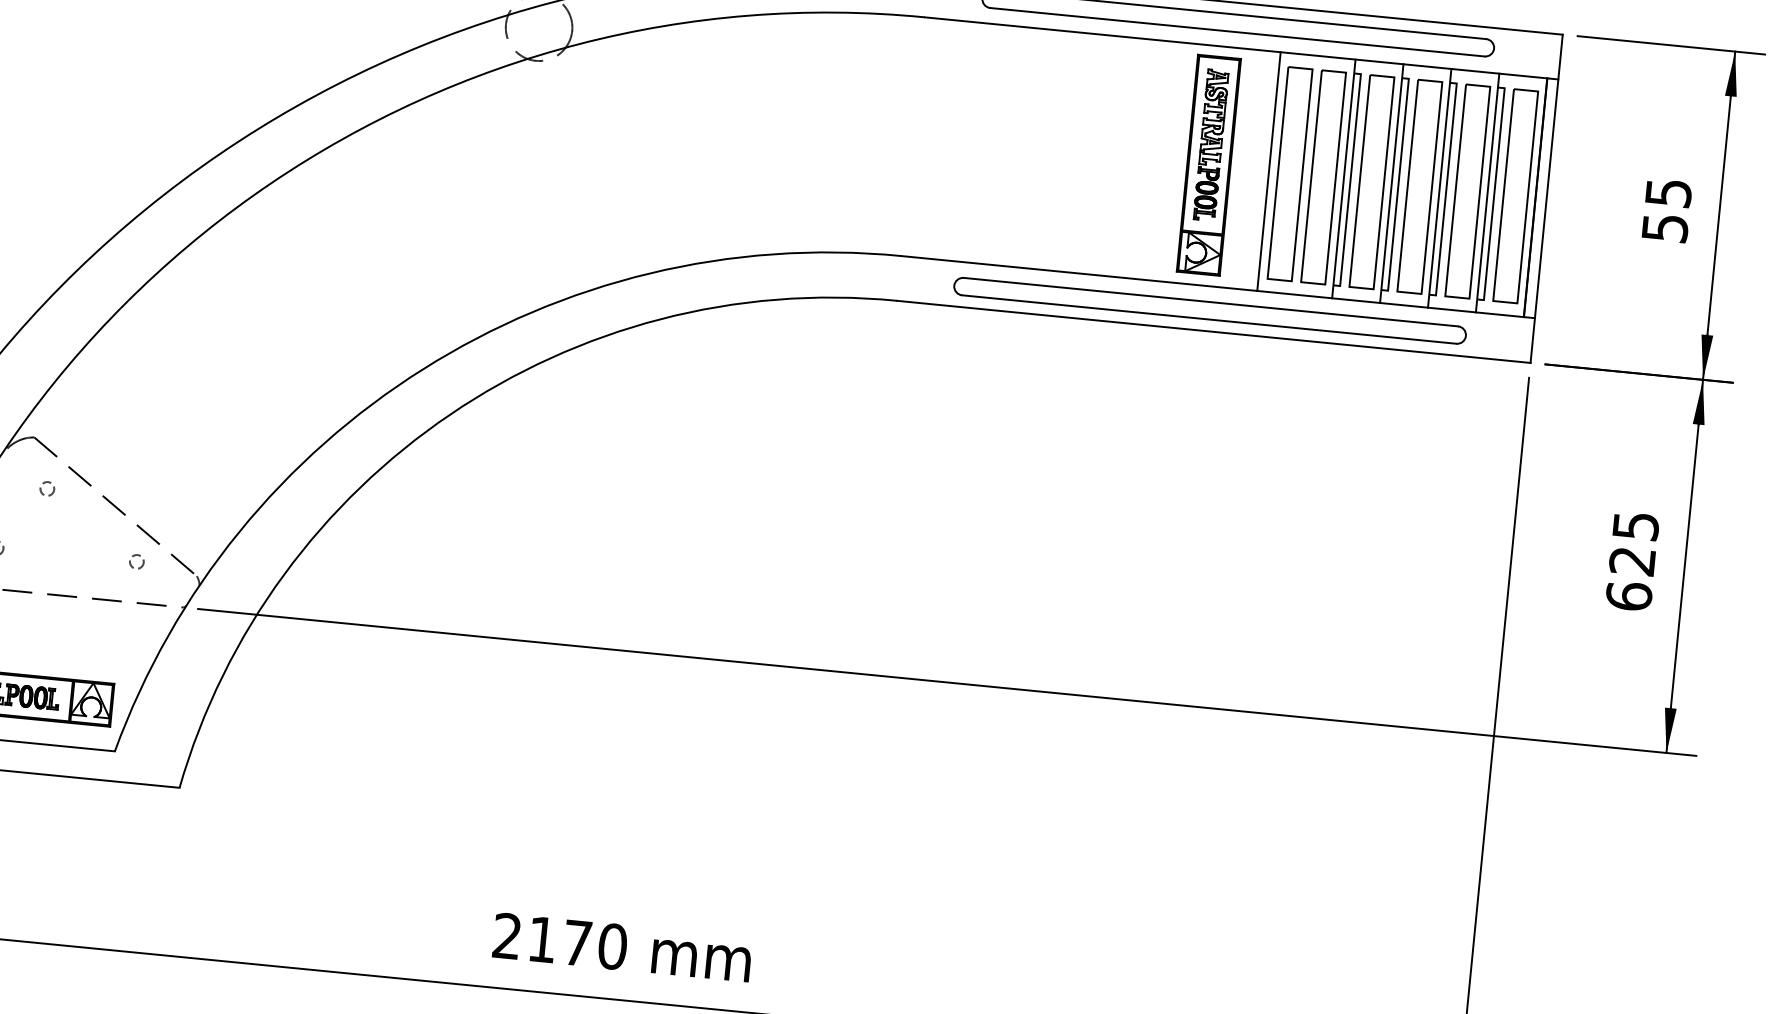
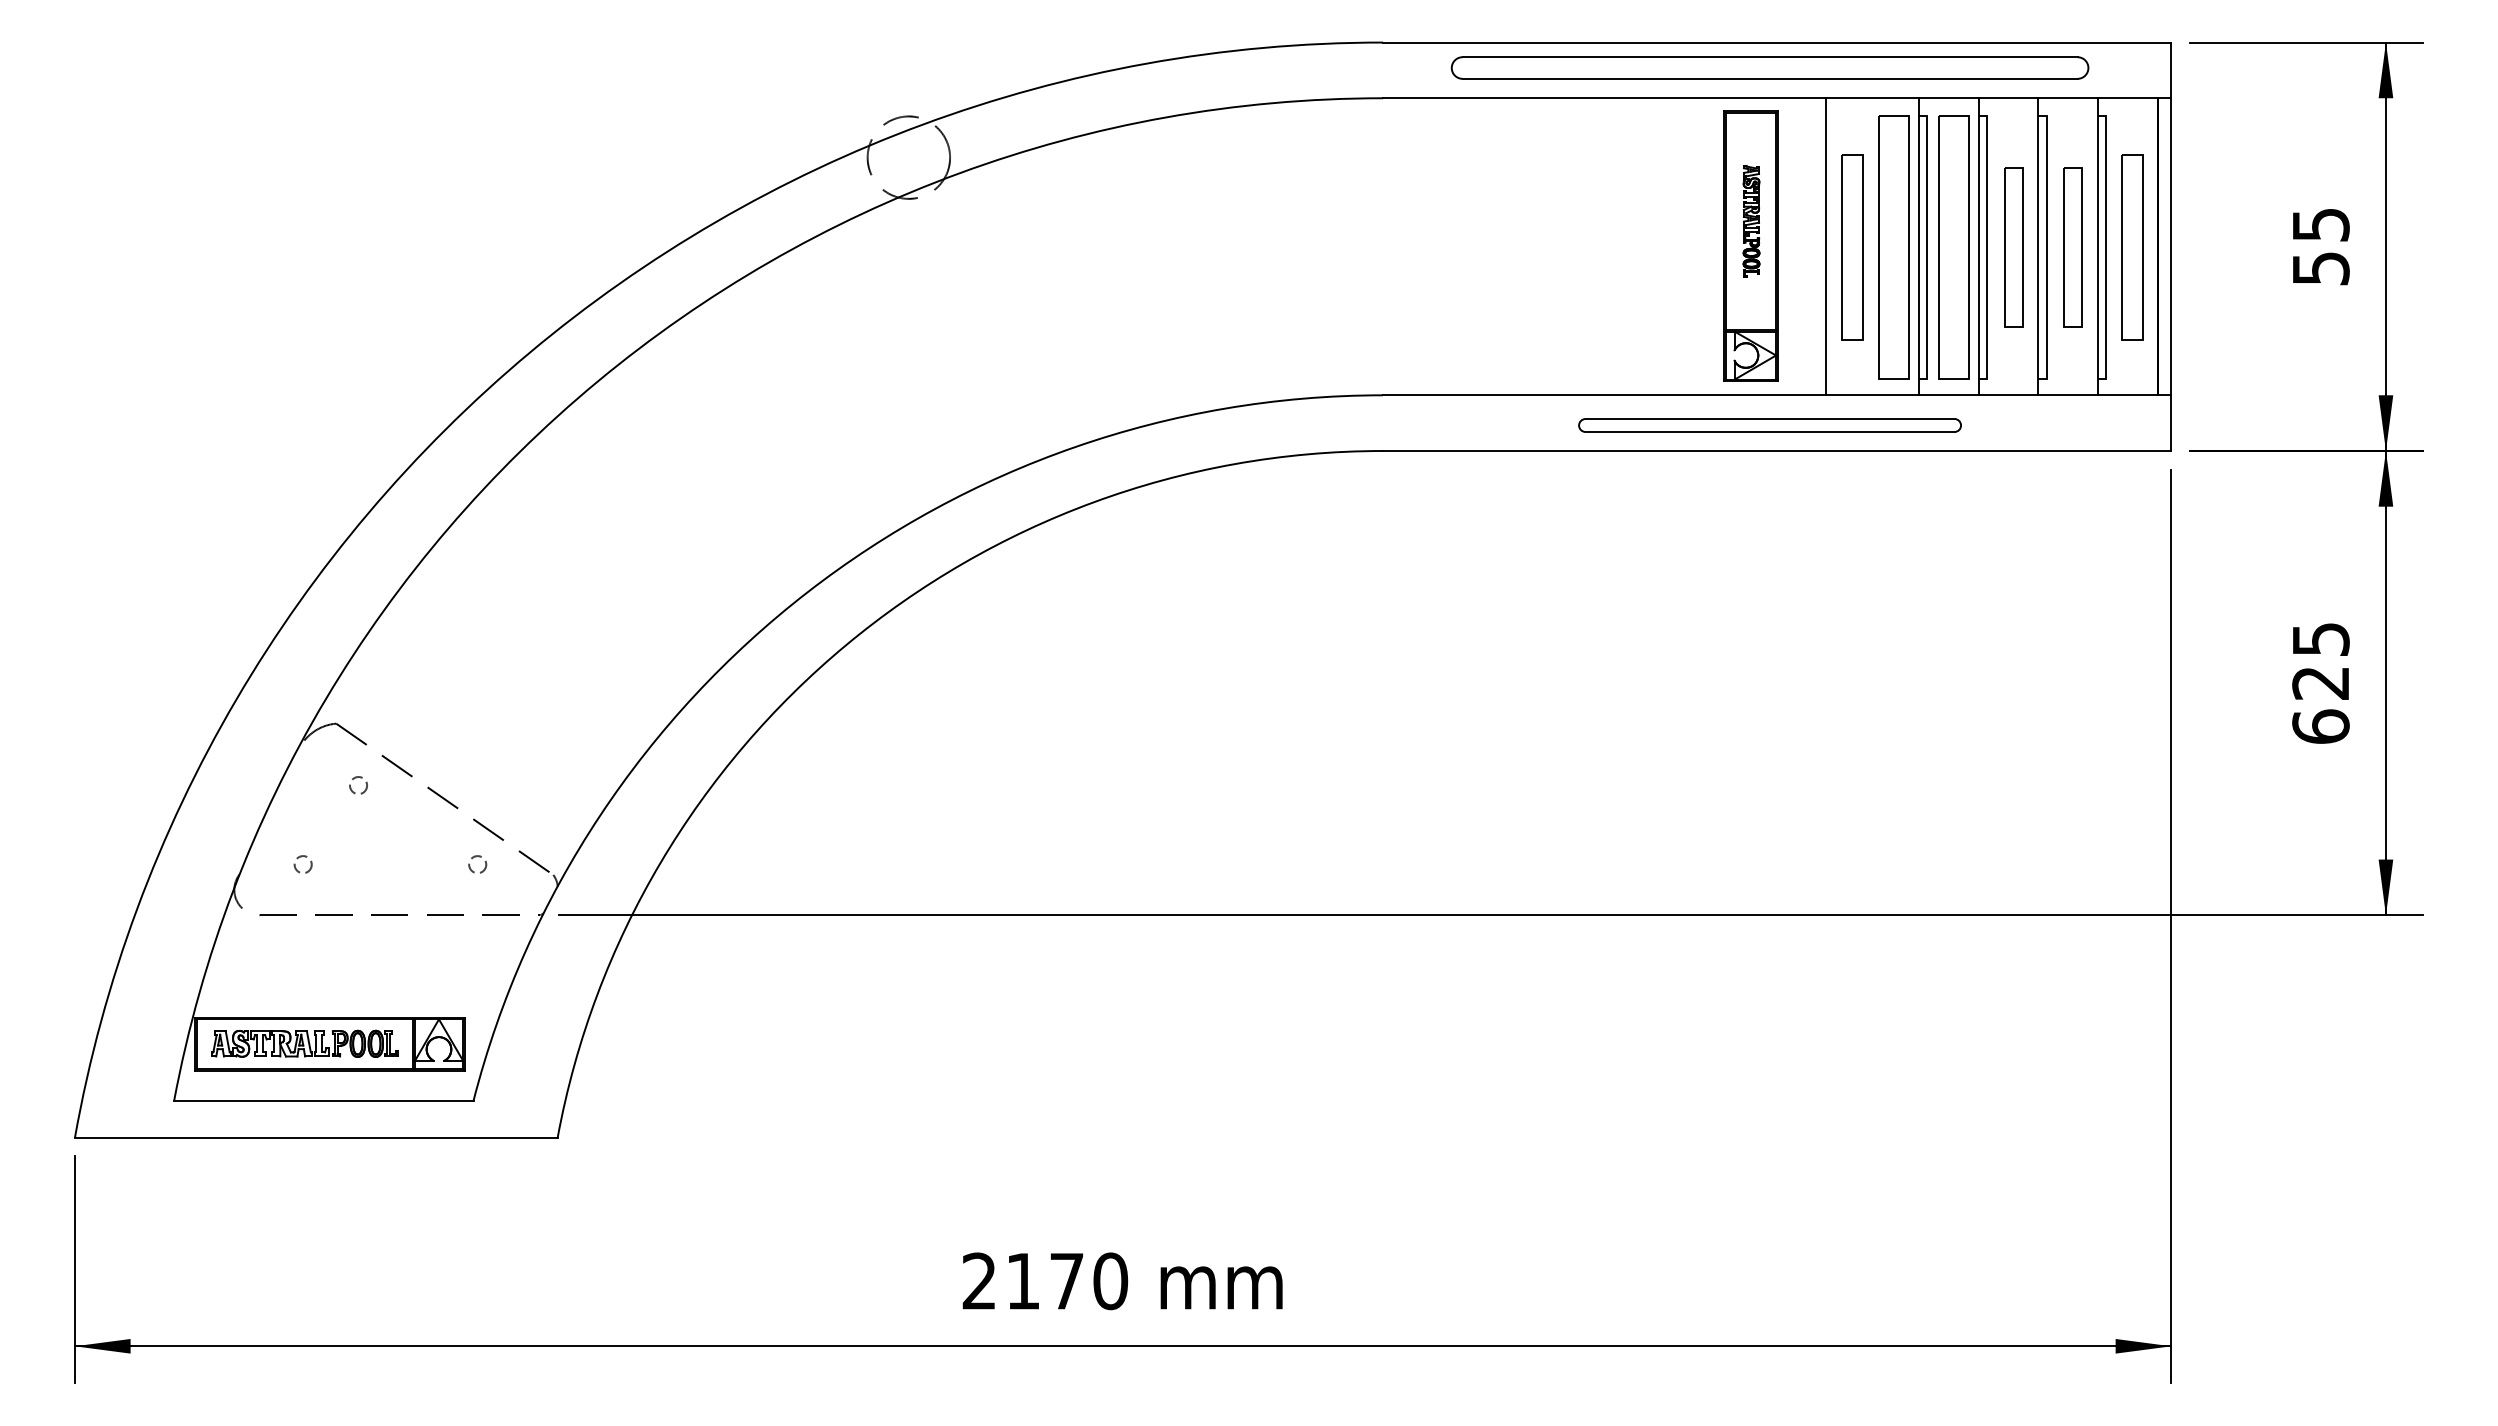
part: (1211, 145) -> (1751, 221), size x0.6
part: (1289, 174) -> (1851, 247), size x0.7
part: (1419, 186) -> (2013, 247), size x0.6
part: (1467, 191) -> (2072, 247), size x0.6
part: (1515, 196) -> (2132, 247), size x0.7
part: (1209, 310) -> (1769, 425), size x0.6

